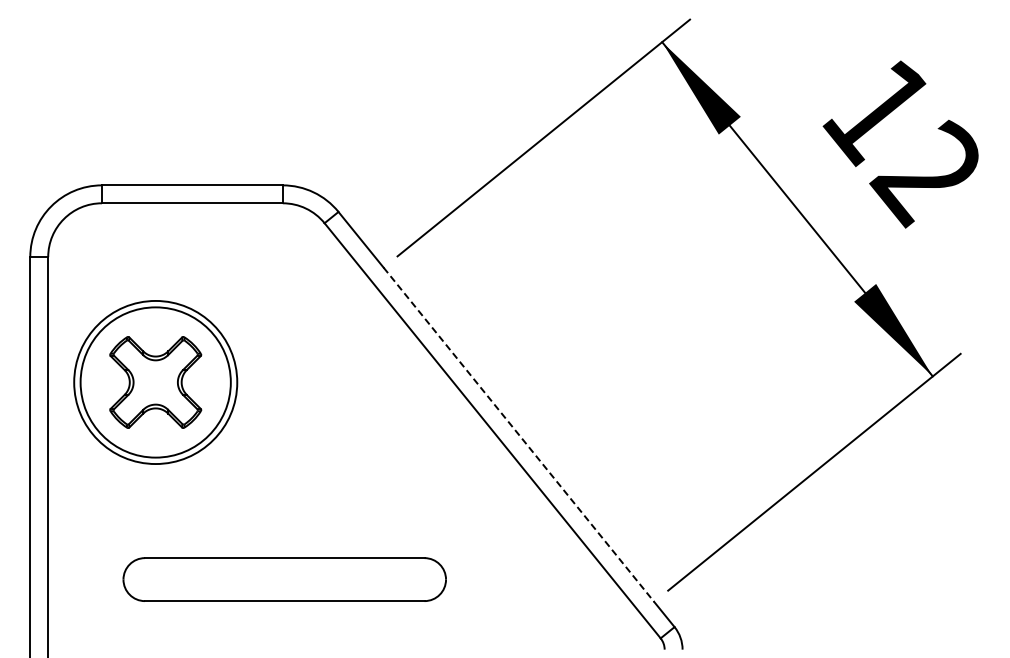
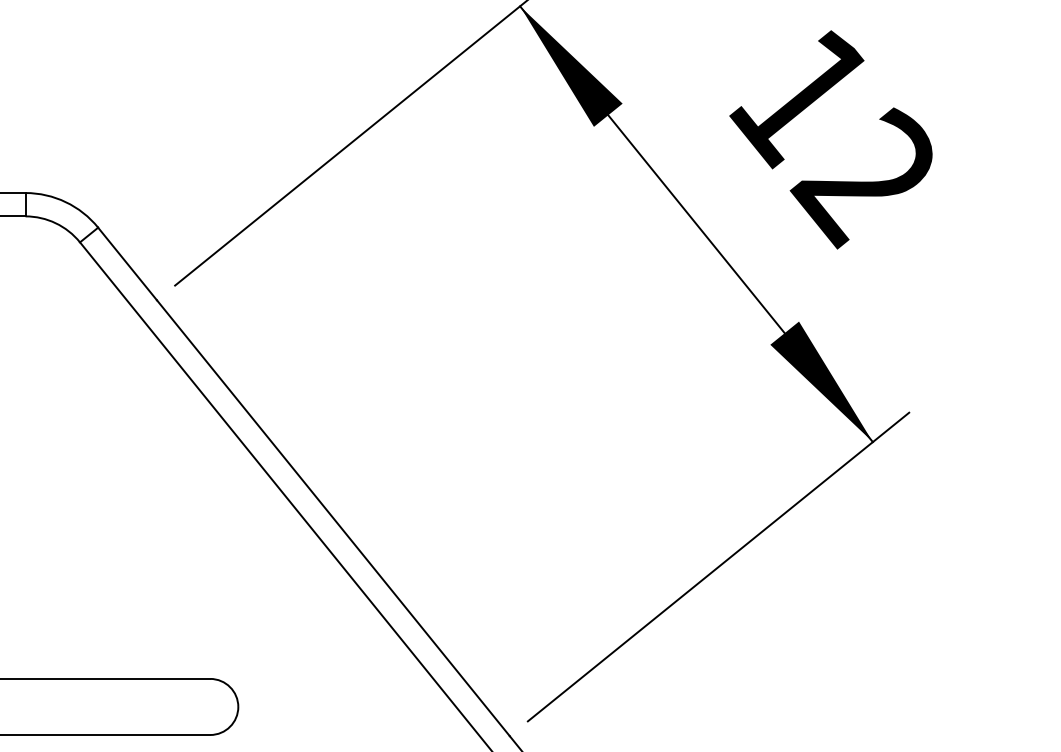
line: (519, 435) -> (334, 519), dashed -> solid

